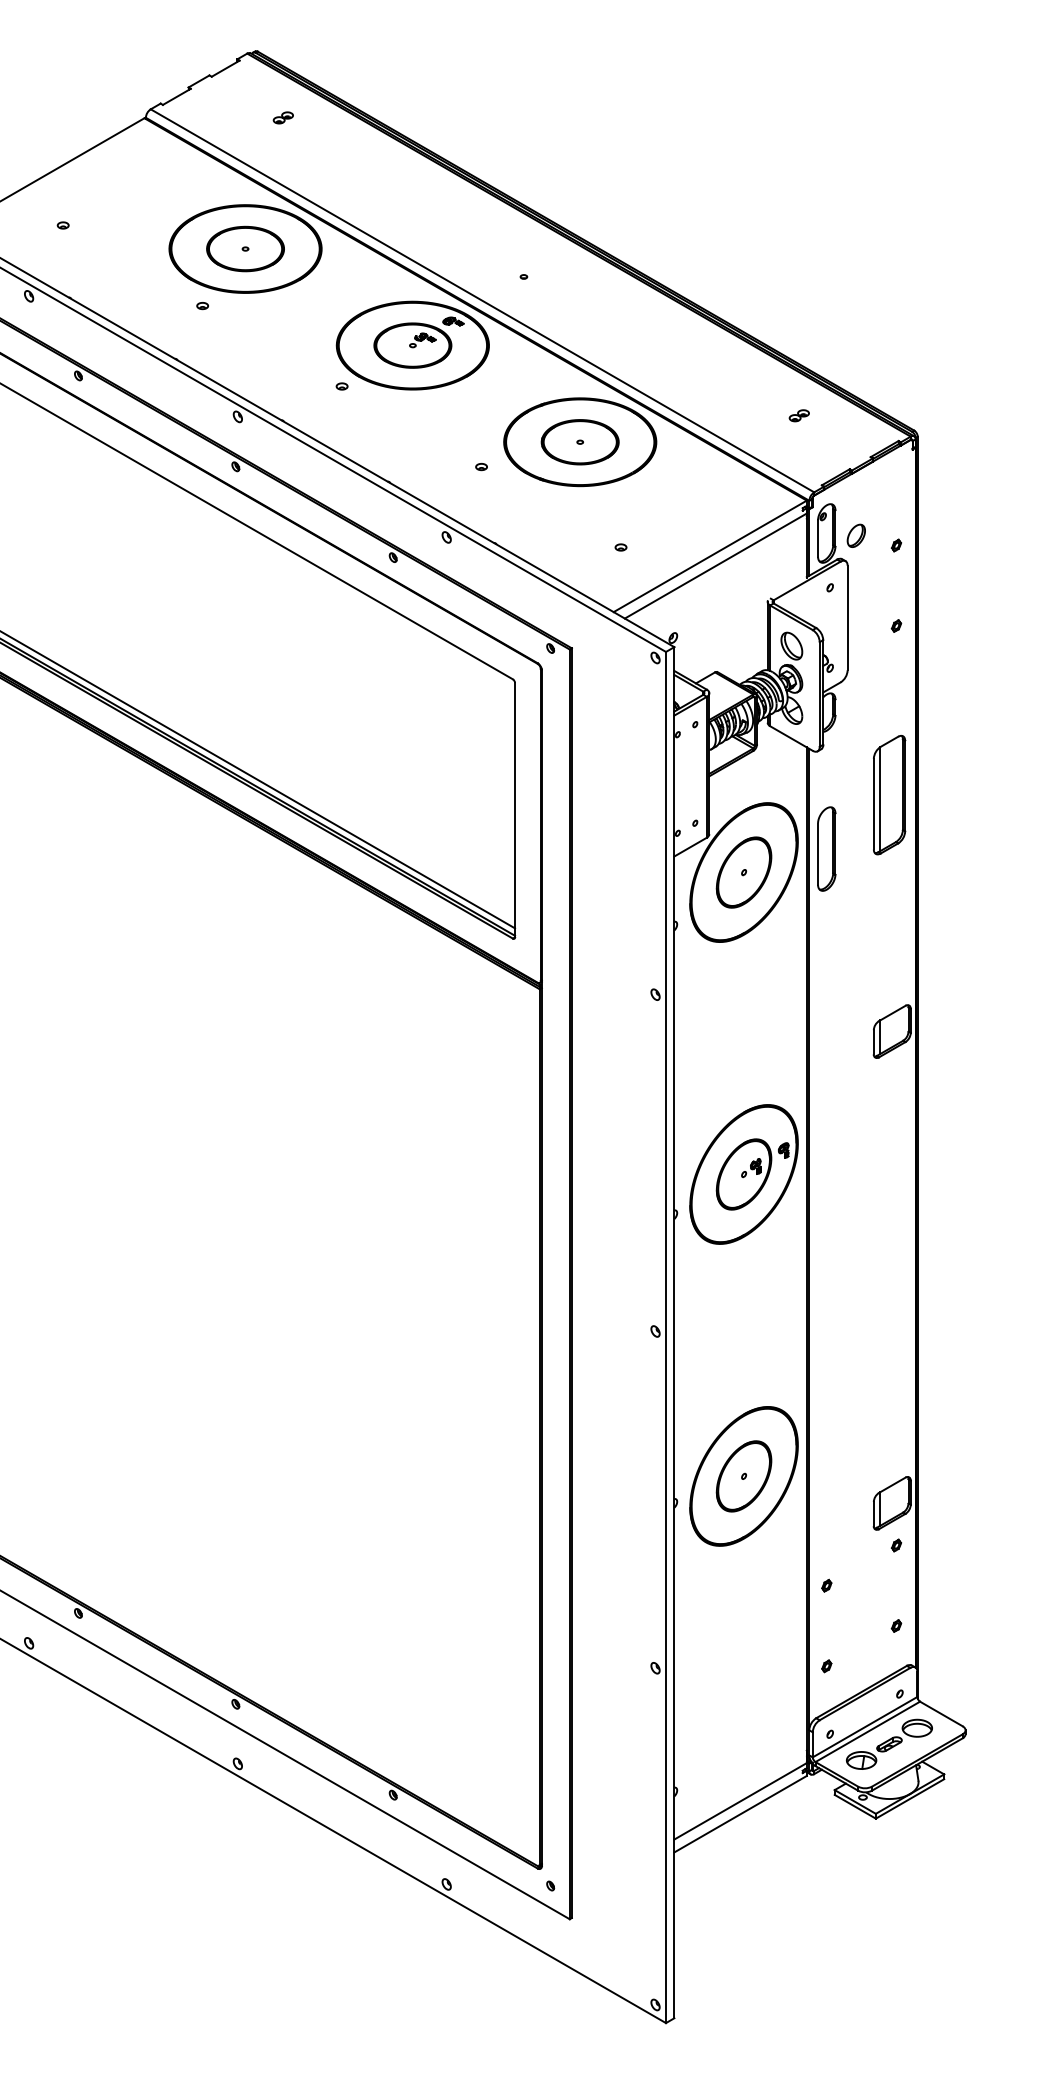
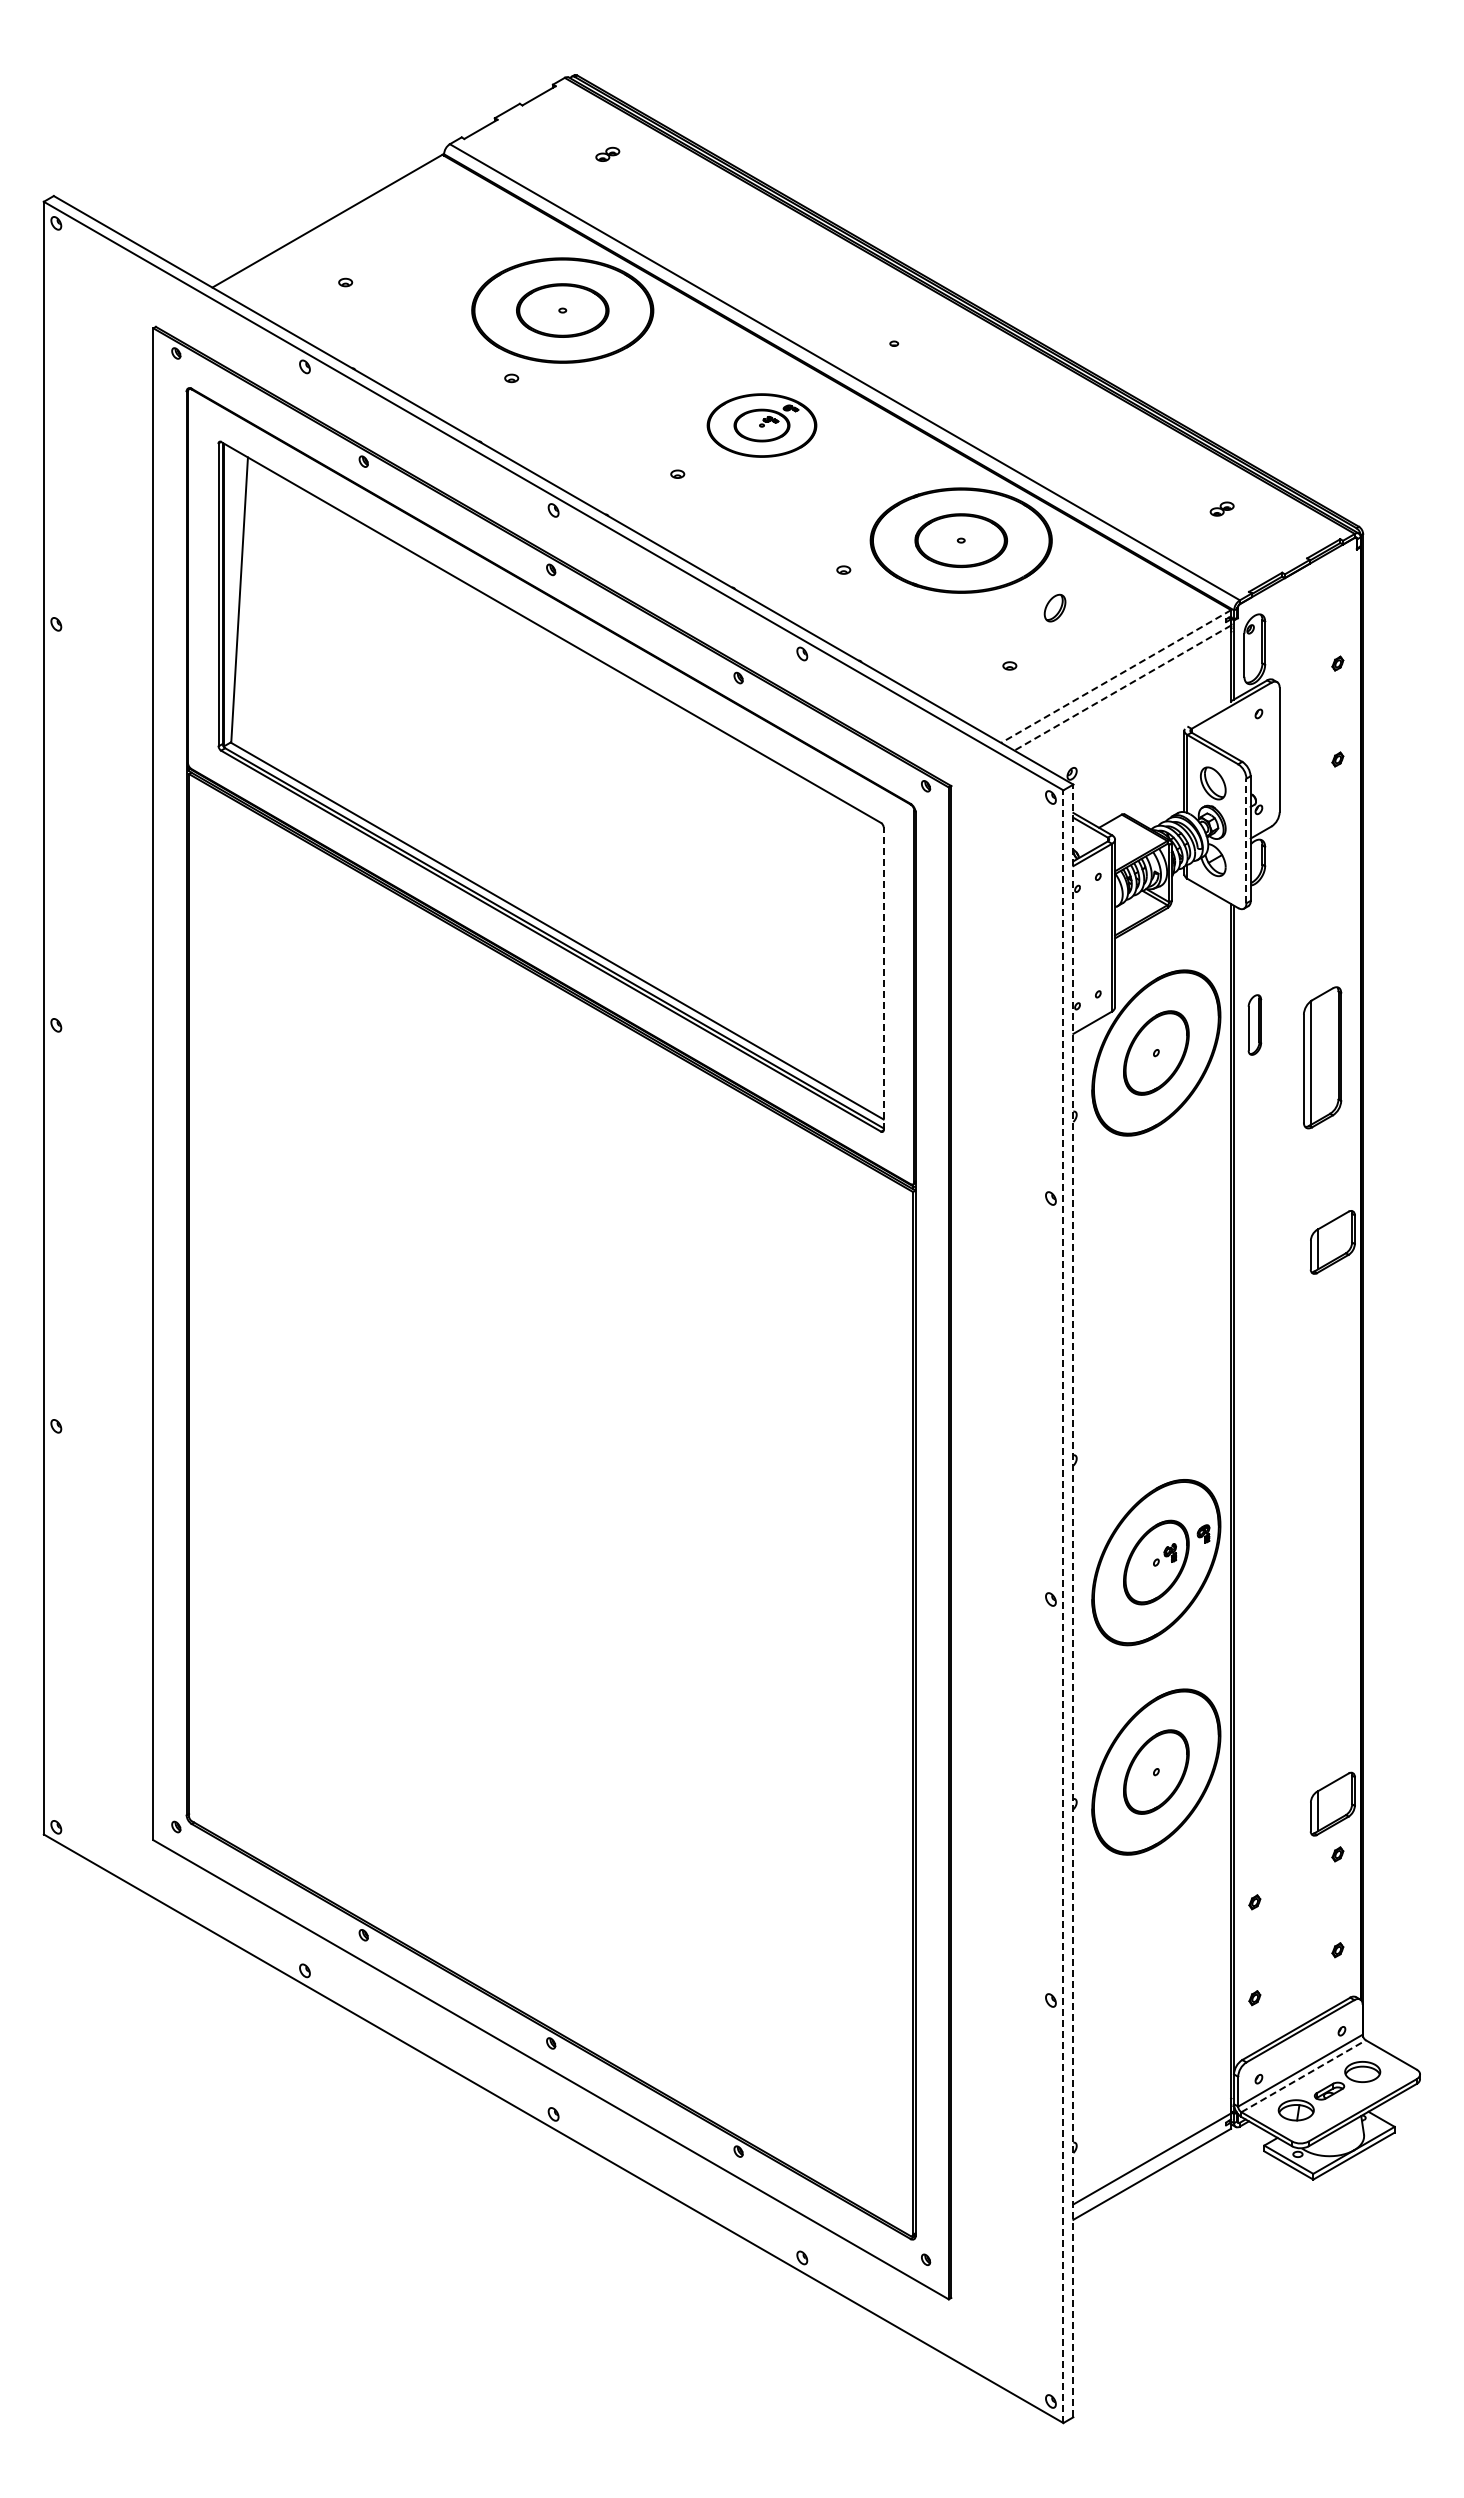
part: (412, 345) -> (761, 425), size x0.6
part: (855, 535) -> (1054, 607), moved
line: (710, 556) -> (1116, 676), solid -> dashed
line: (715, 566) -> (1122, 688), solid -> dashed
line: (819, 694) -> (1246, 840), solid -> dashed
part: (889, 794) -> (1322, 1057), moved
line: (514, 809) -> (883, 978), solid -> dashed
part: (826, 848) -> (1254, 1024), size x0.6
part: (744, 1174) -> (1156, 1562), moved
line: (674, 1332) -> (1073, 1600), solid -> dashed
line: (666, 1337) -> (1063, 1606), solid -> dashed
line: (867, 1732) -> (1303, 2076), solid -> dashed

